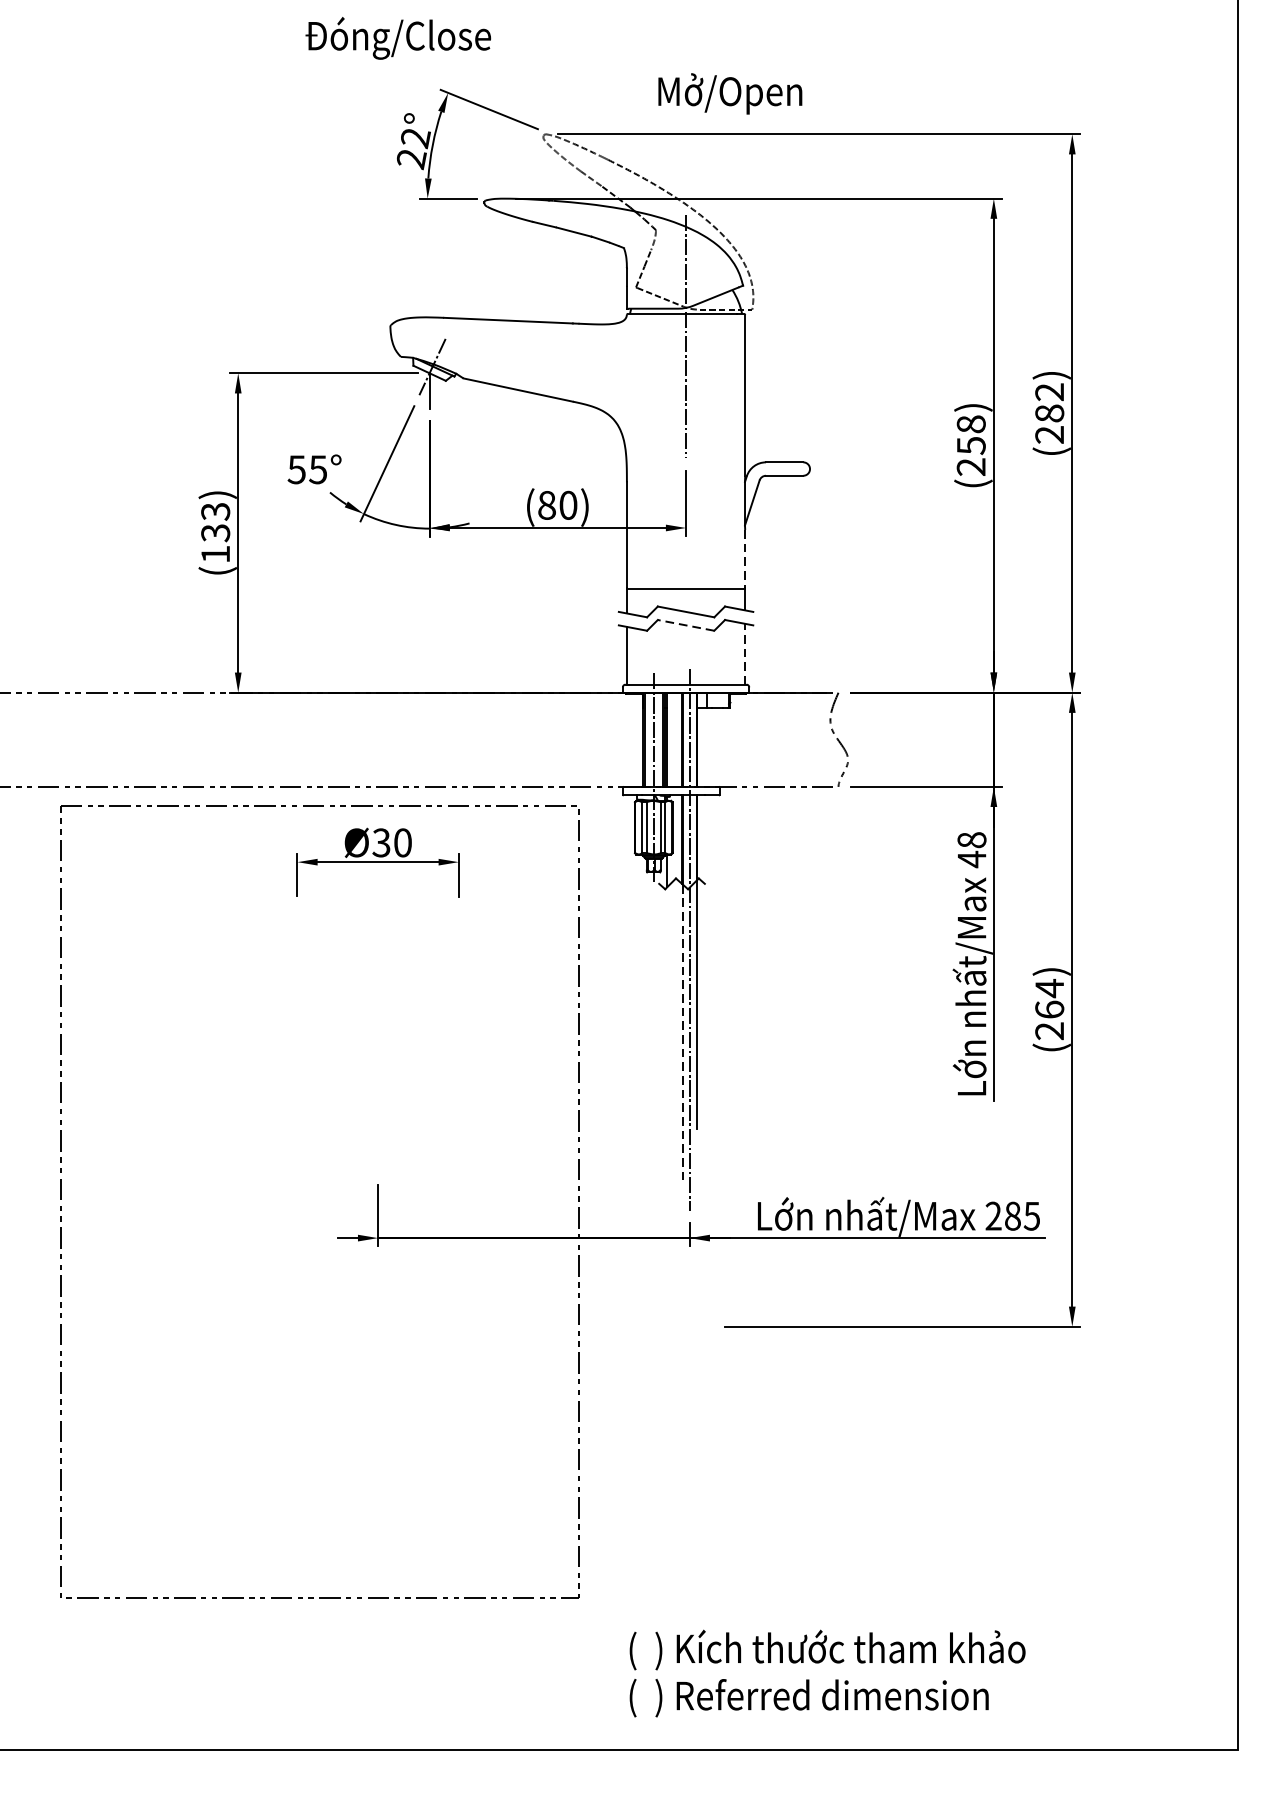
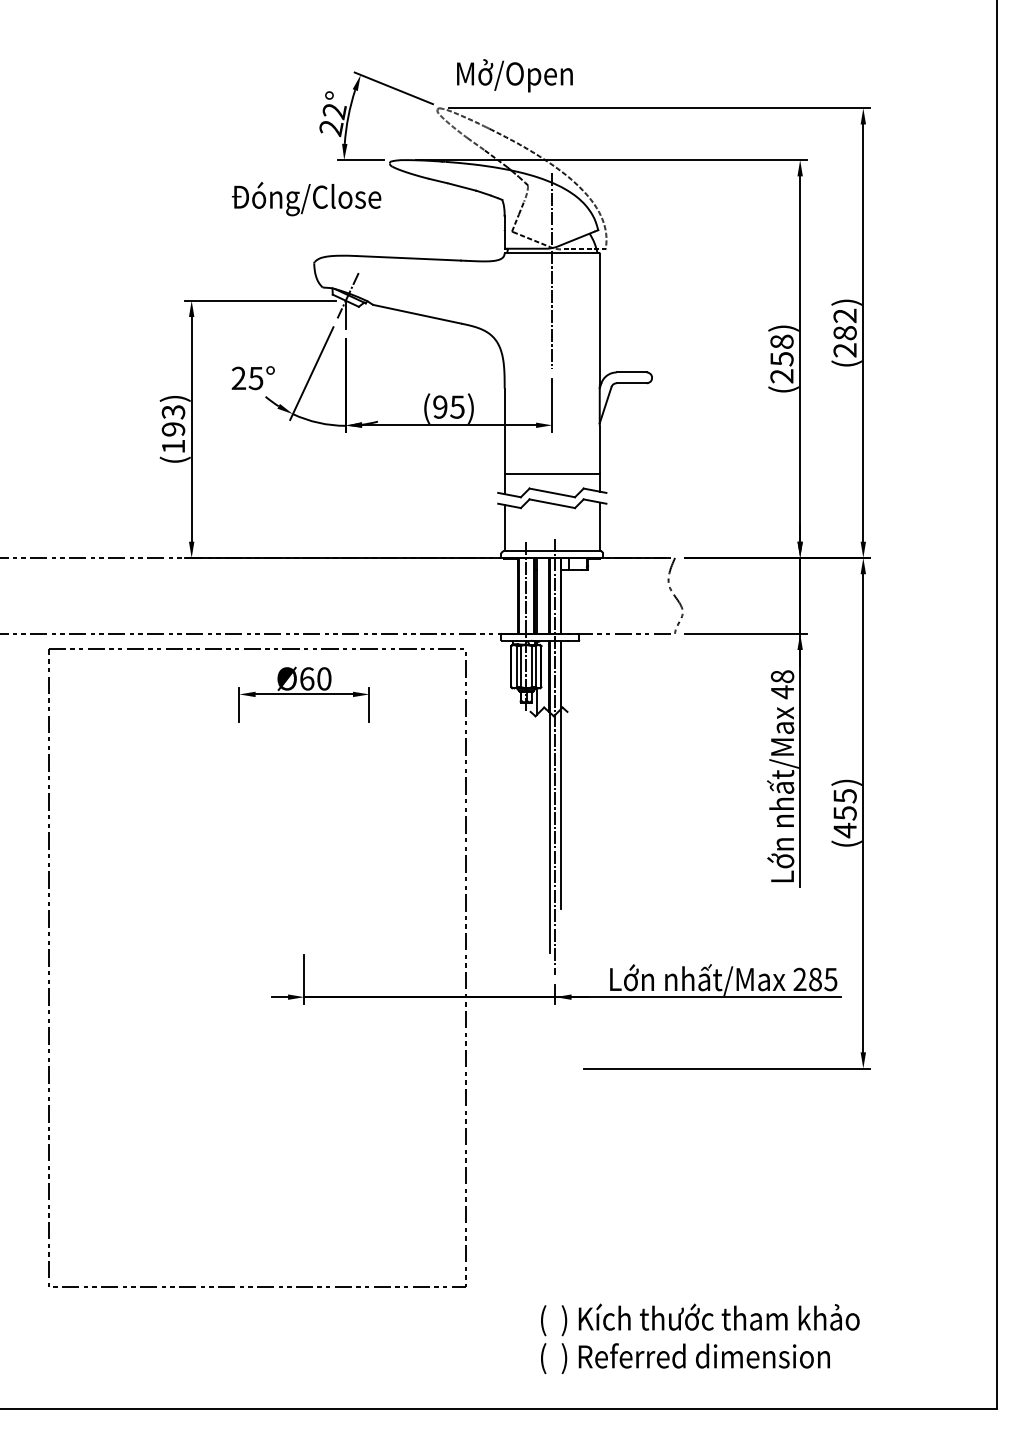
text: (398, 37) -> (306, 198), moved
text: (729, 93) -> (514, 75), moved
text: (296, 469) -> (238, 378), 55° -> 25°
text: (557, 504) -> (448, 406), (80) -> (95)
text: (215, 533) -> (173, 429), (133) -> (193)
line: (744, 559) -> (599, 450), dashed -> solid
line: (685, 625) -> (551, 503), dashed -> solid
line: (744, 653) -> (599, 526), dashed -> solid
text: (380, 842) -> (306, 678), Ø30 -> Ø60
text: (1048, 1010) -> (844, 813), (264) -> (455)
line: (682, 1034) -> (549, 833), dashed -> solid
text: (827, 1673) -> (700, 1338), moved

